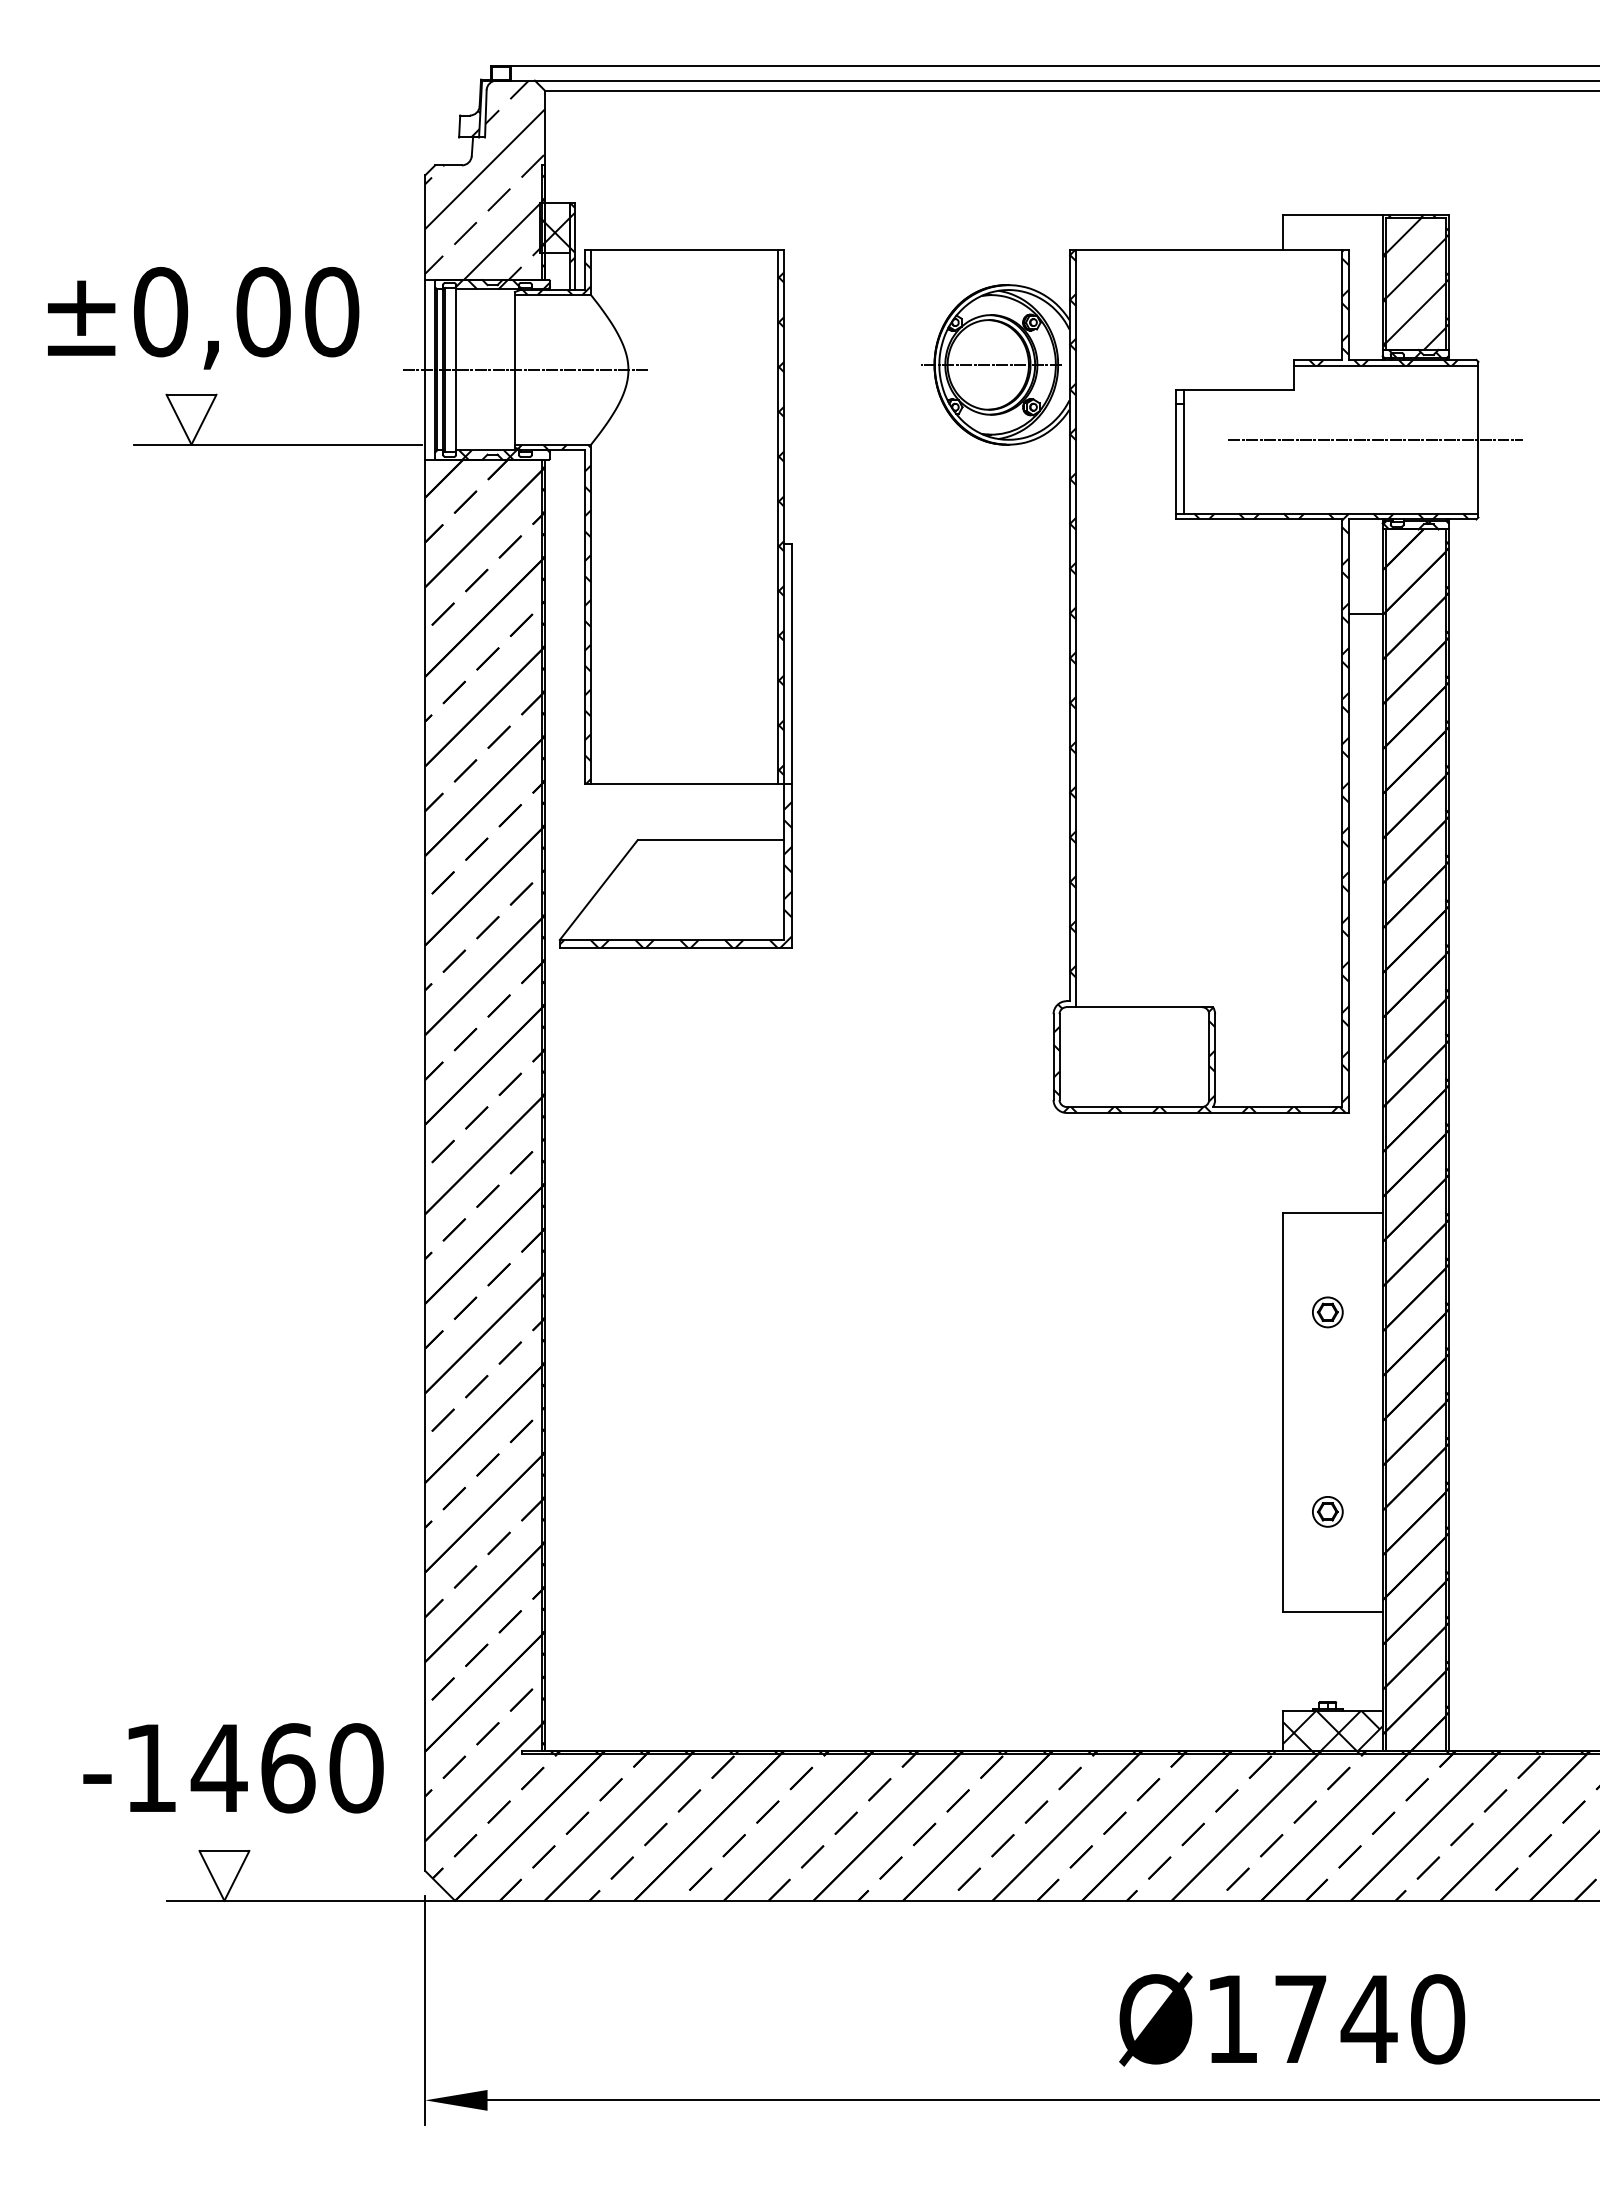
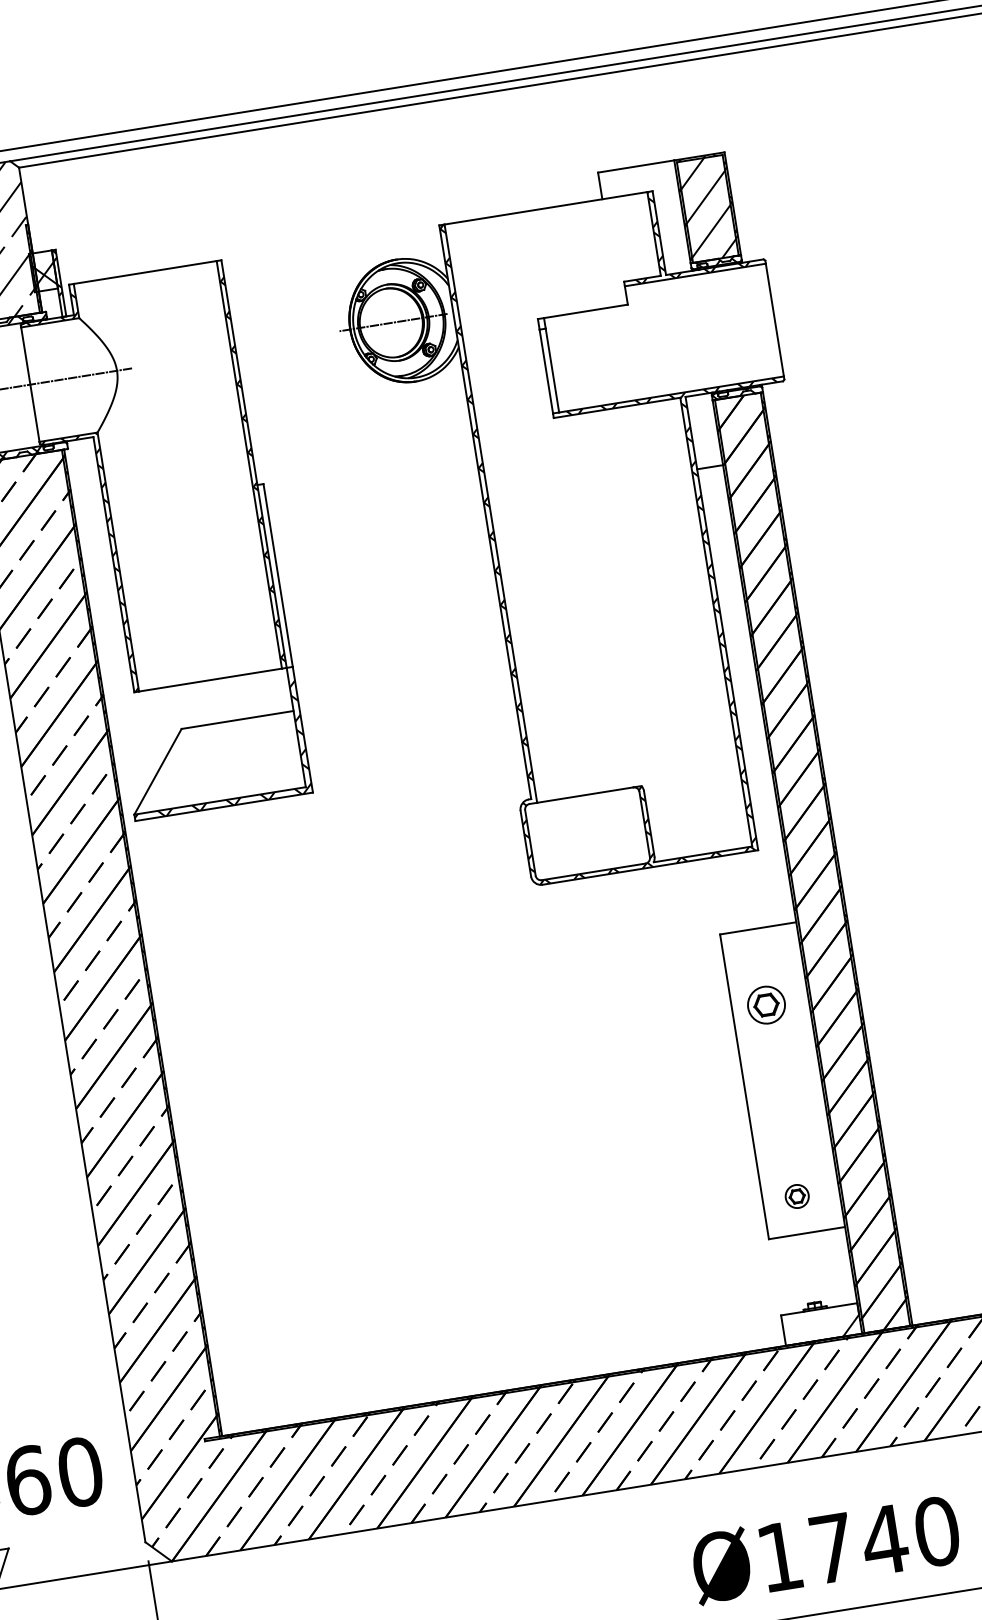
line: (1375, 439) -> (696, 332), removed
part: (1327, 1312) -> (766, 1005), size x1.6
part: (1327, 1511) -> (796, 1196), moved
hatch: (1330, 1731) -> (819, 1324), removed

